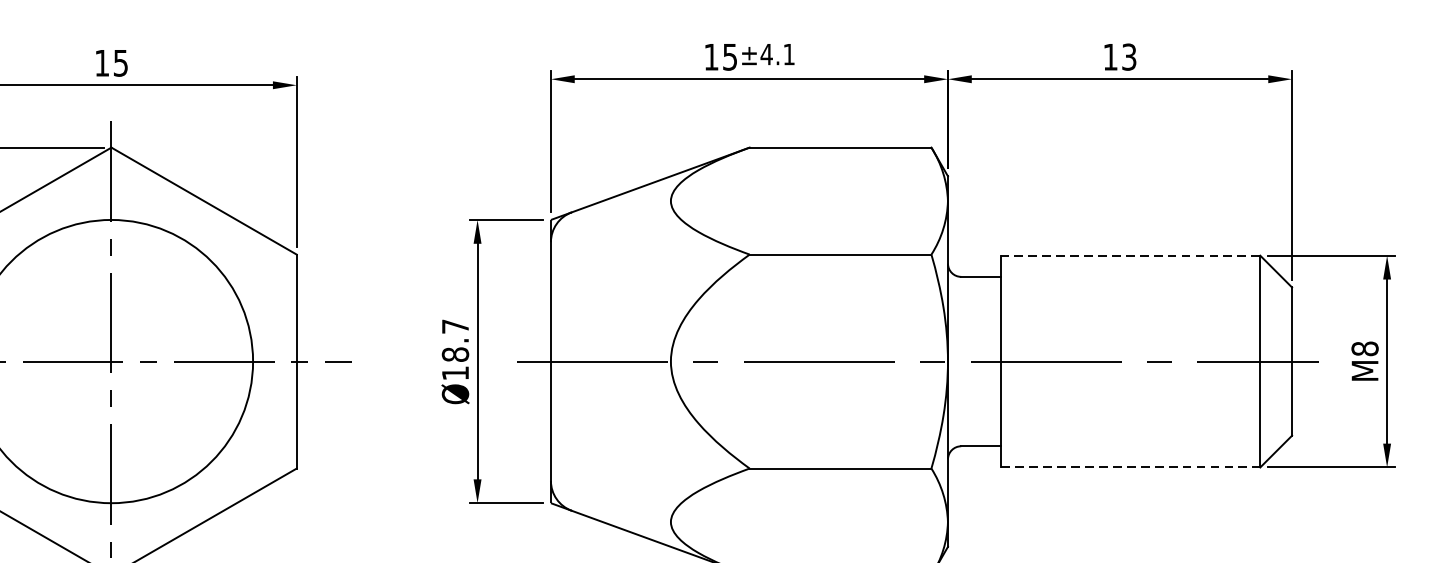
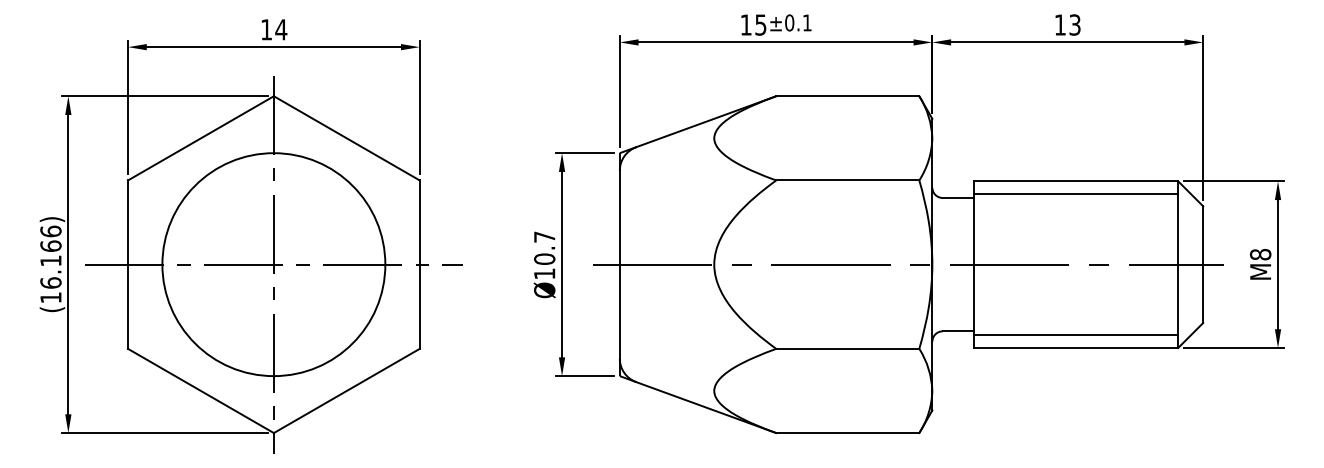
text: (766, 53) -> (789, 22), ±4.1 -> ±0.1
text: (121, 62) -> (281, 29), 15 -> 14
line: (1129, 255) -> (1075, 181), dashed -> solid
line: (1131, 272) -> (1076, 194), added
text: (455, 353) -> (544, 258), Ø18.7 -> Ø10.7
line: (1131, 450) -> (1076, 334), added
line: (1131, 468) -> (1076, 348), dashed -> solid

